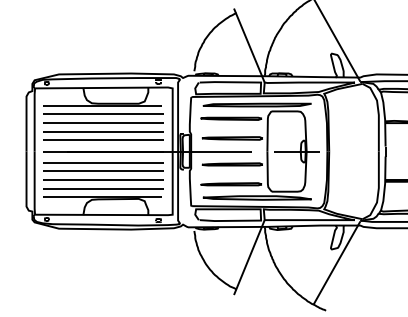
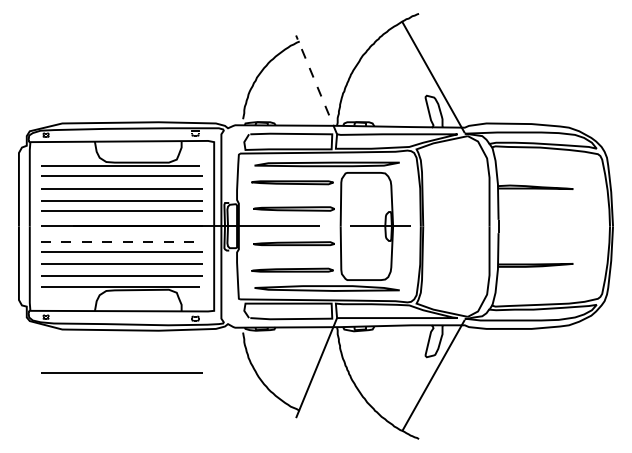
line: (249, 45) -> (316, 84), solid -> dashed
line: (104, 162) -> (122, 241), solid -> dashed
line: (103, 260) -> (121, 372), added

